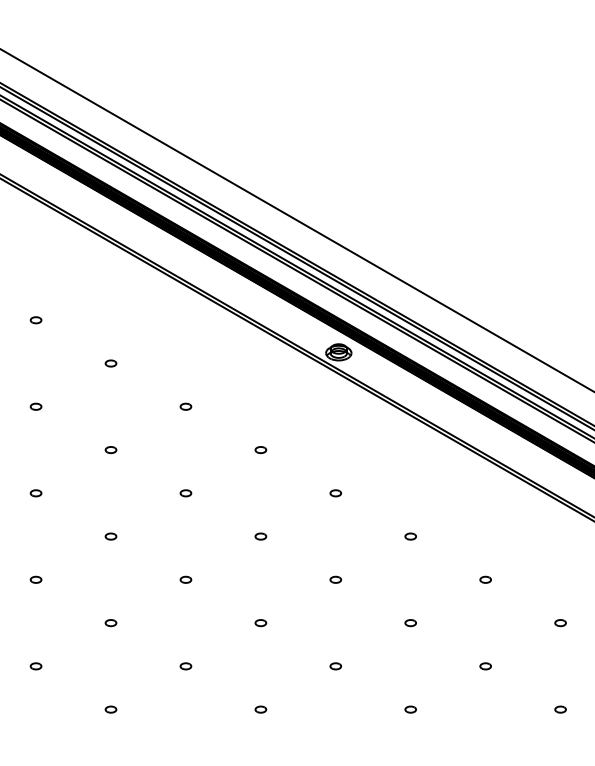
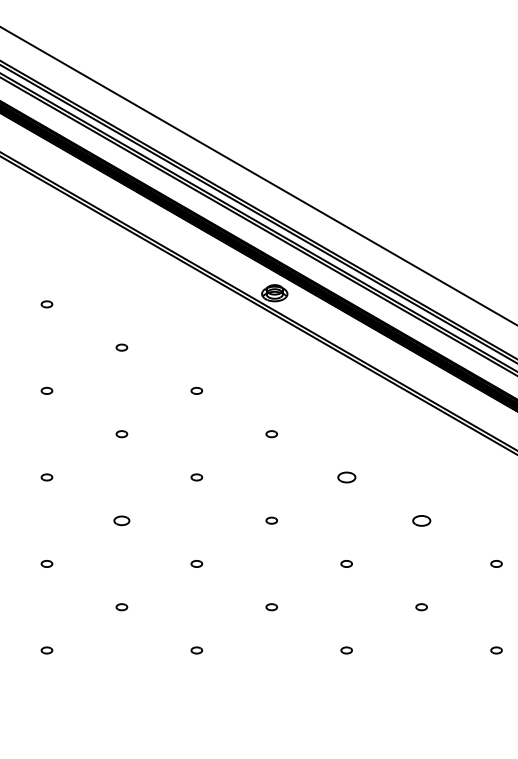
part: (410, 536) -> (346, 477), size x1.6
part: (185, 579) -> (121, 520), size x1.4
part: (485, 579) -> (421, 520), size x1.6

